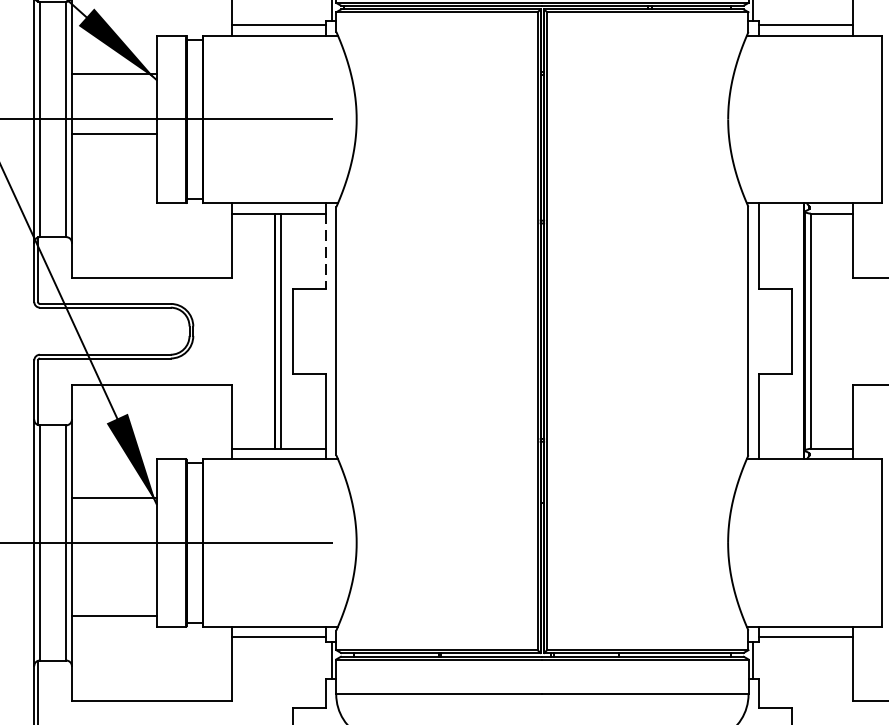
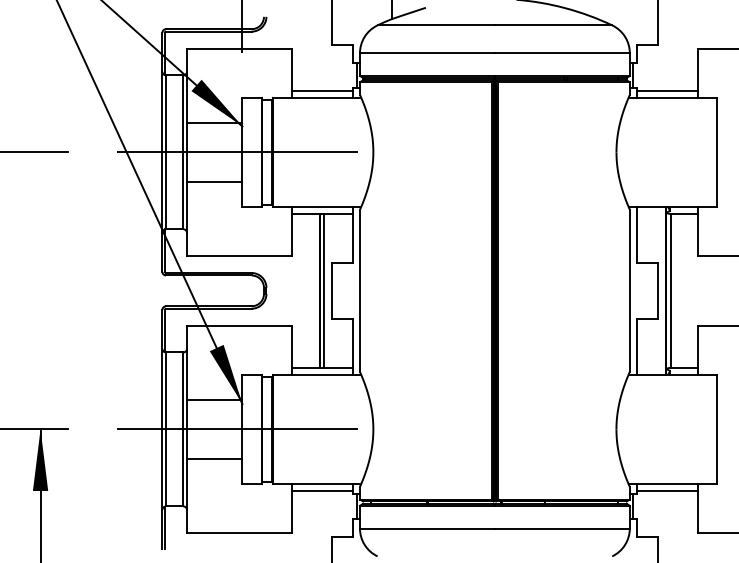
line: (113, 133) -> (214, 181), moved
line: (326, 251) -> (353, 238), dashed -> solid
line: (113, 614) -> (214, 458), moved

